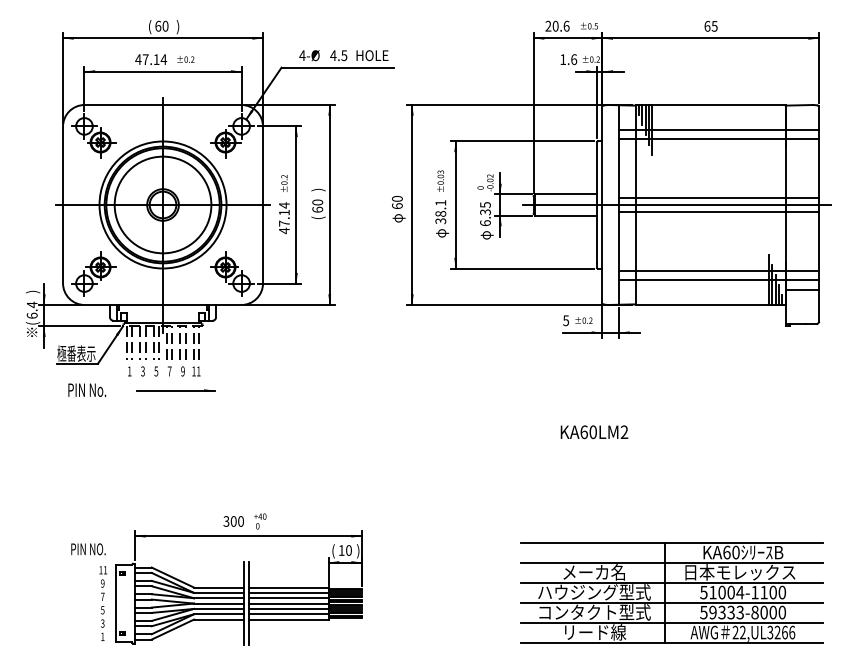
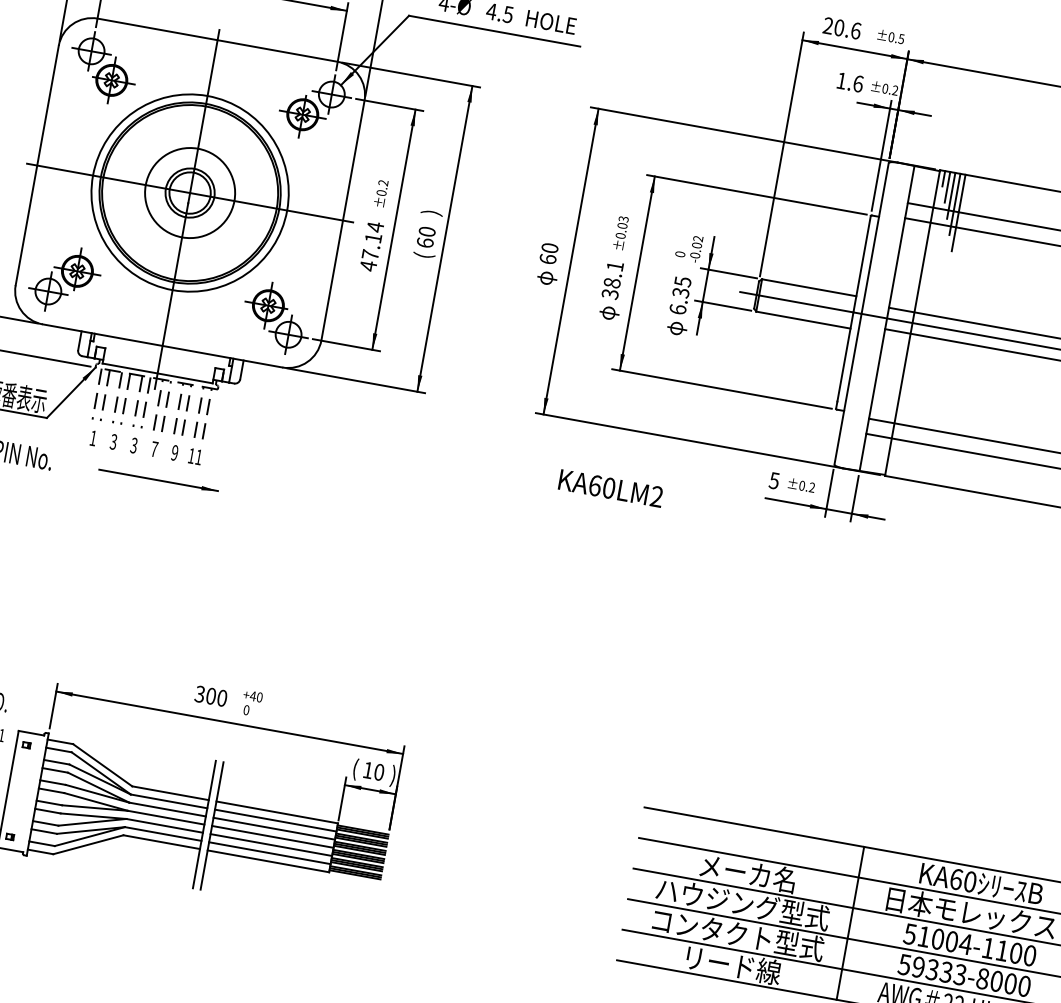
circle: (162, 204) -> (189, 192), size x0.6
text: (156, 369) -> (134, 442), 5 -> 3
text: (594, 432) -> (610, 488), moved

